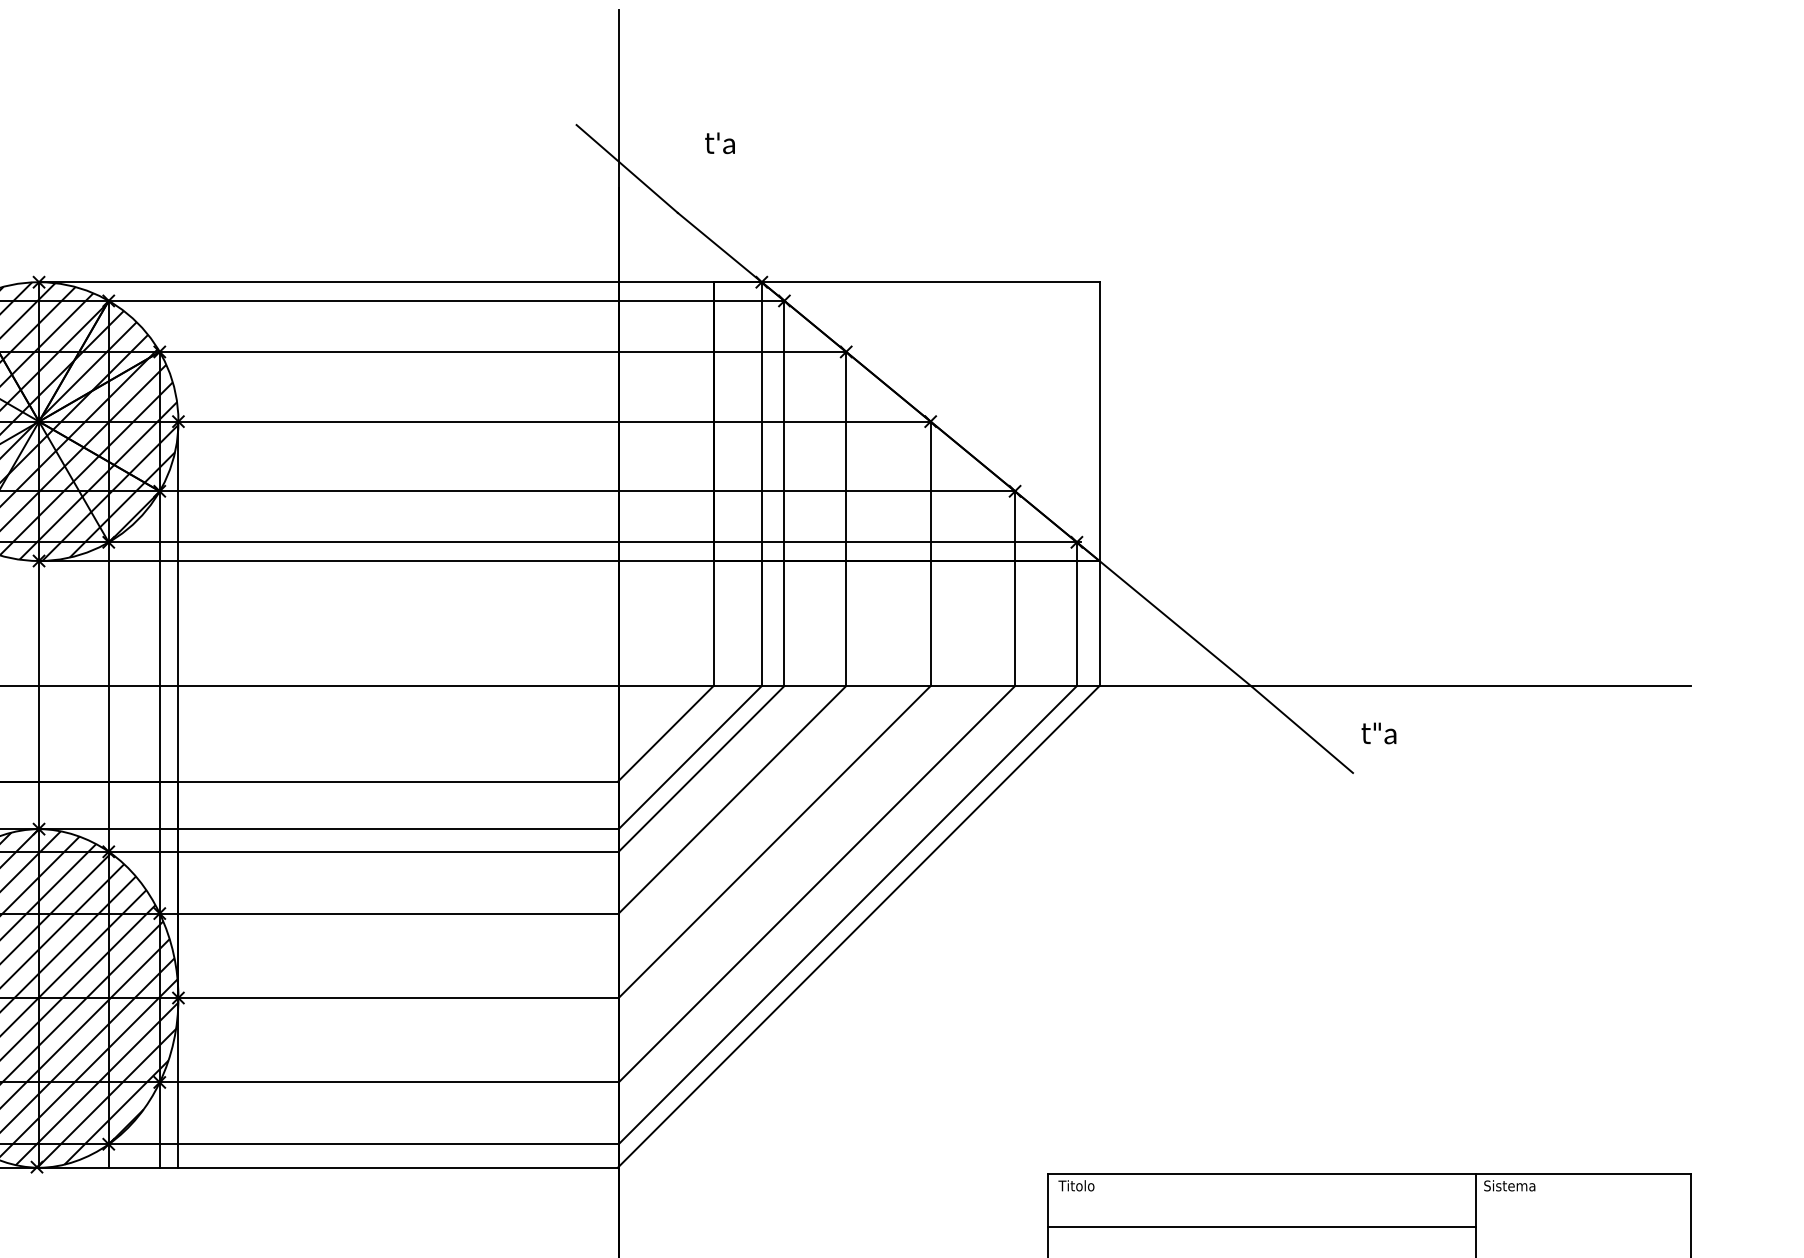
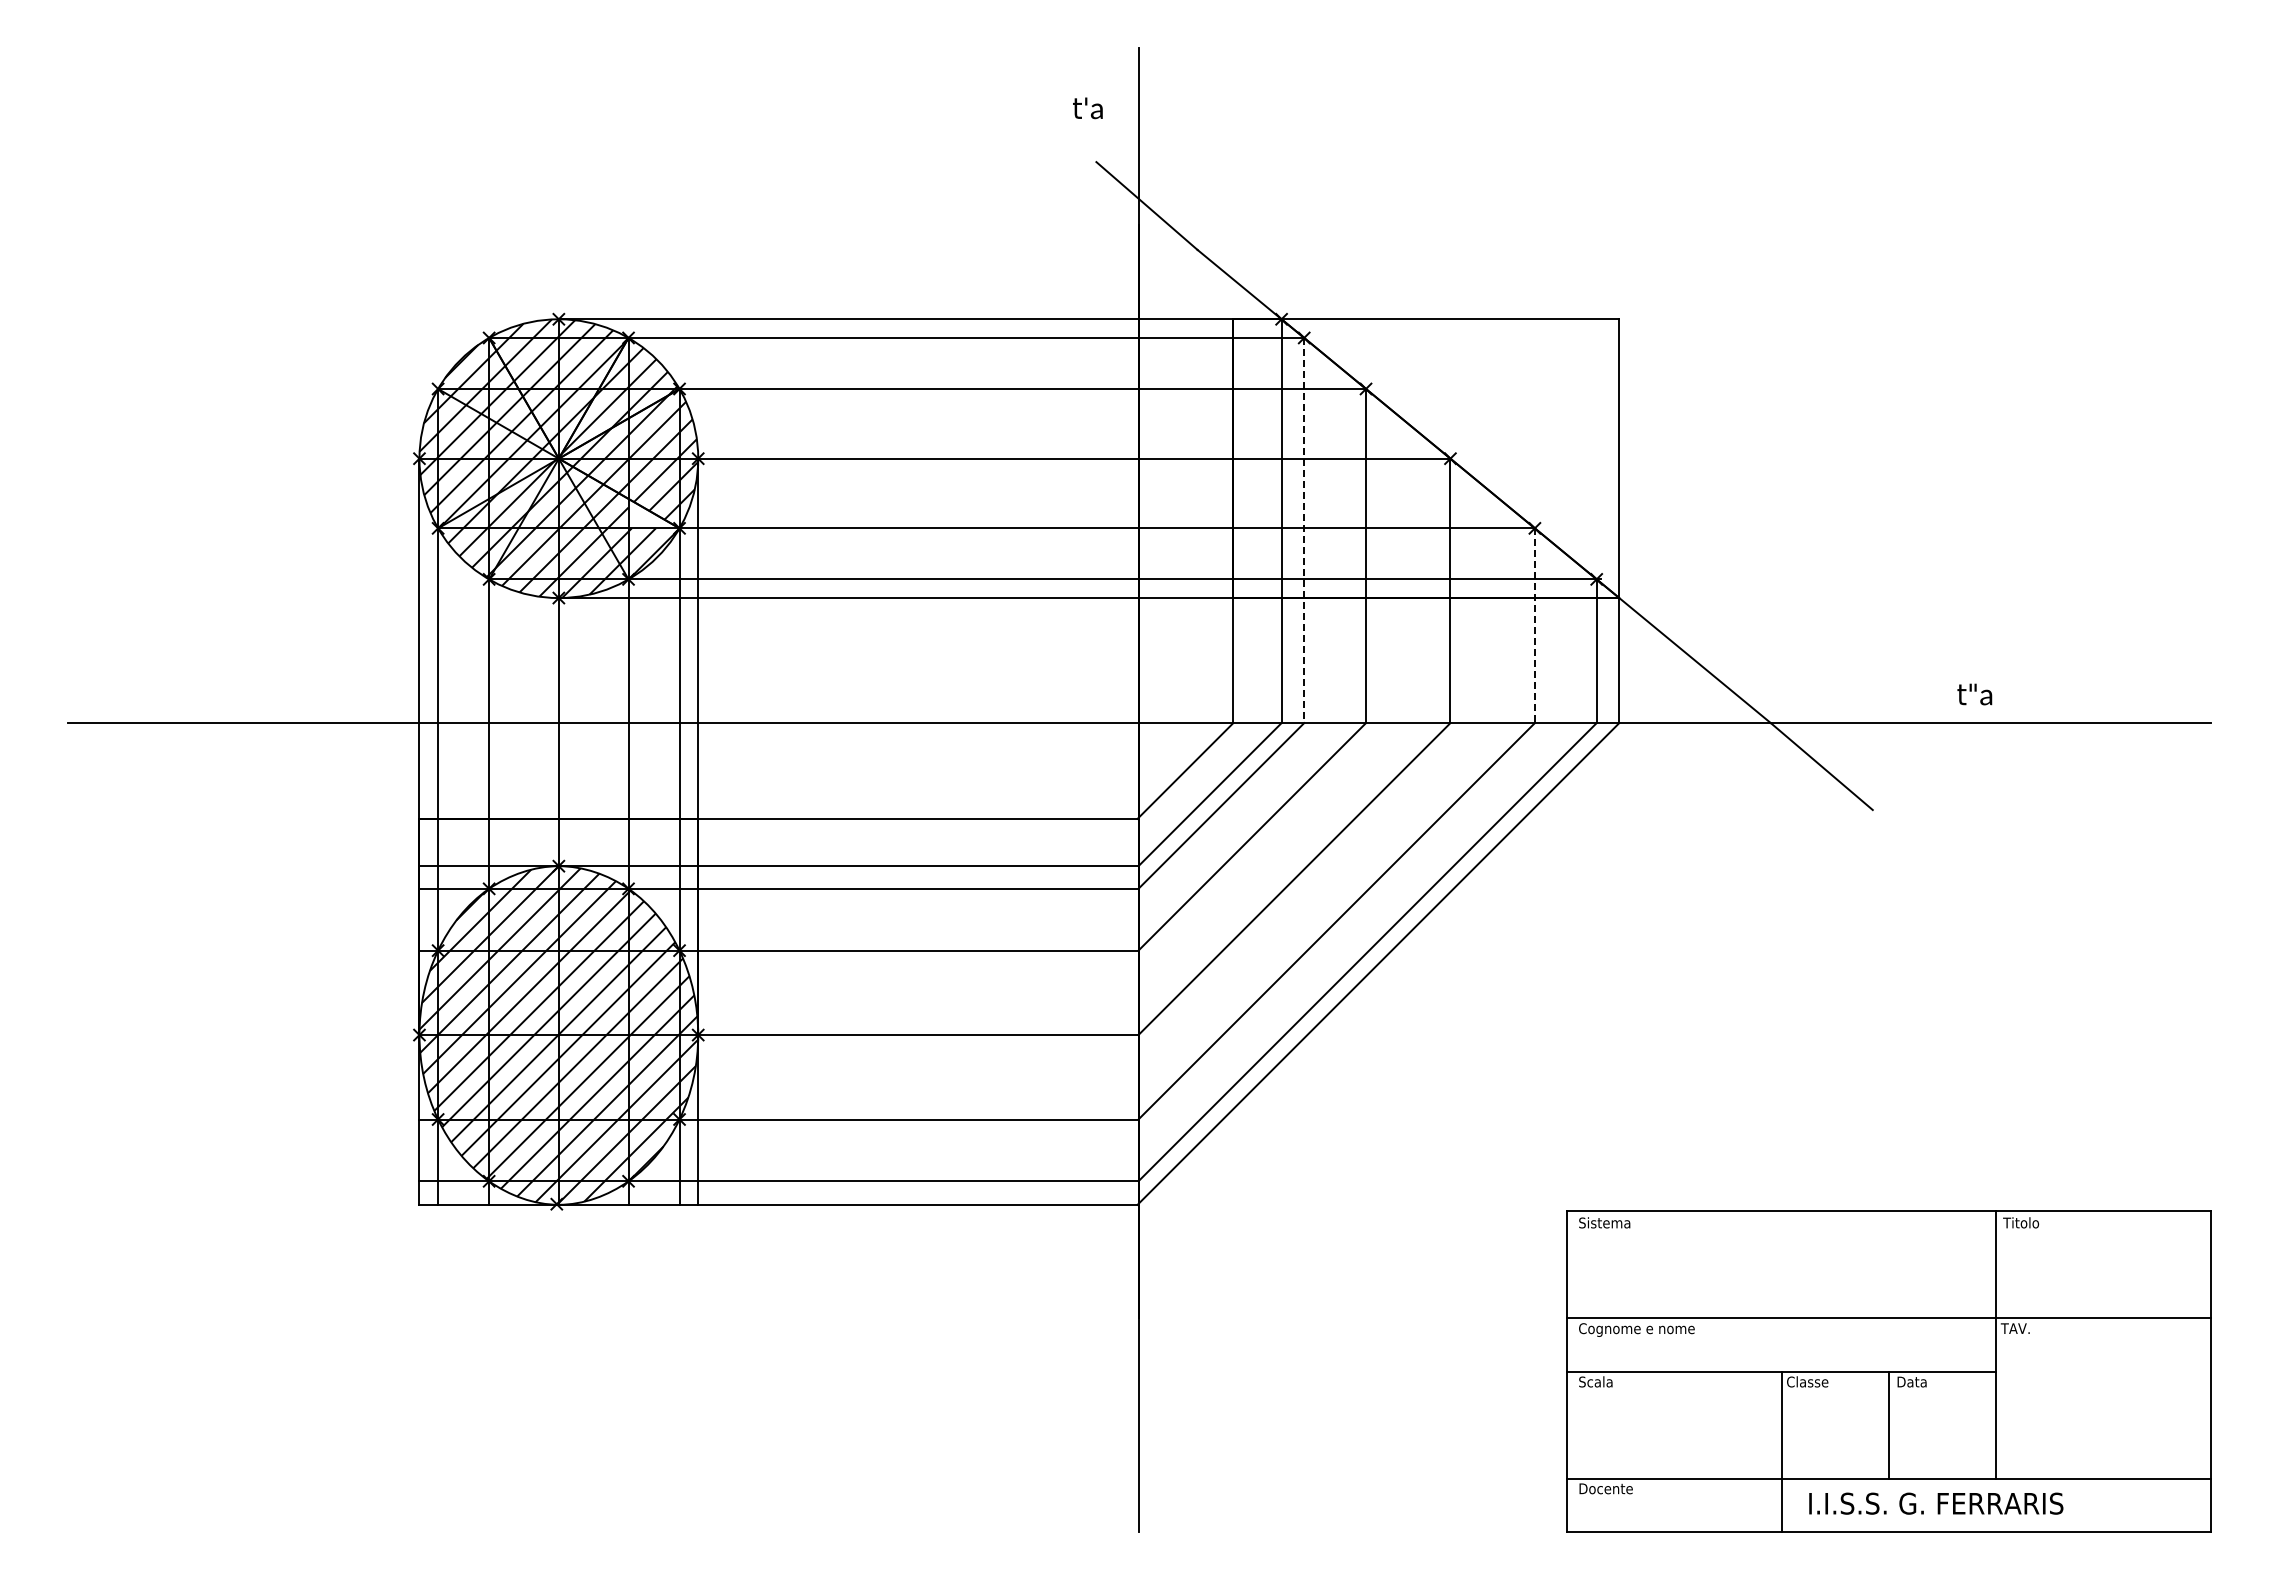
text: (719, 143) -> (1087, 108), moved
hatch: (126, 478) -> (646, 515), removed
line: (784, 493) -> (1304, 530), solid -> dashed
line: (1014, 589) -> (1534, 626), solid -> dashed
text: (1378, 733) -> (1974, 694), moved
text: (1084, 1185) -> (1604, 1222), Titolo -> Sistema
text: (1509, 1185) -> (2029, 1222), Sistema -> Titolo
line: (1261, 1227) -> (1781, 1264), removed

